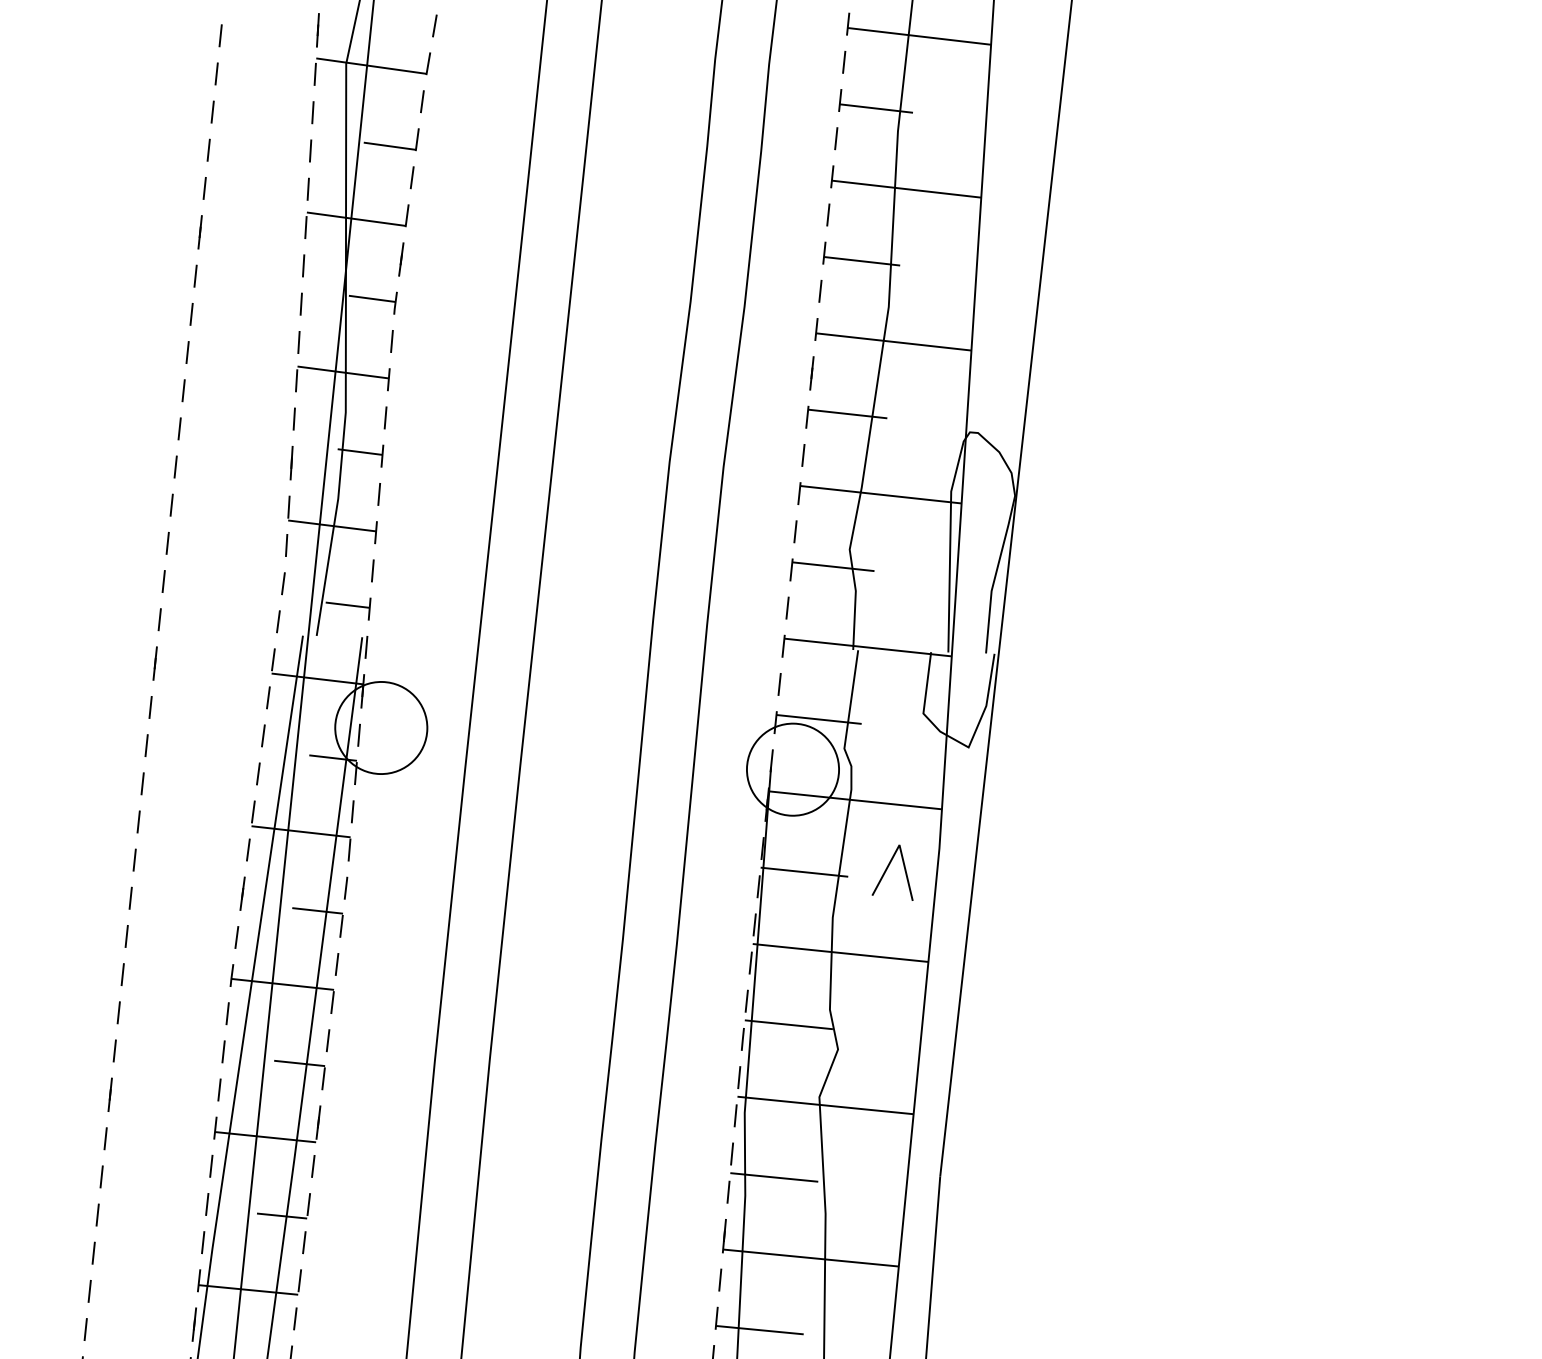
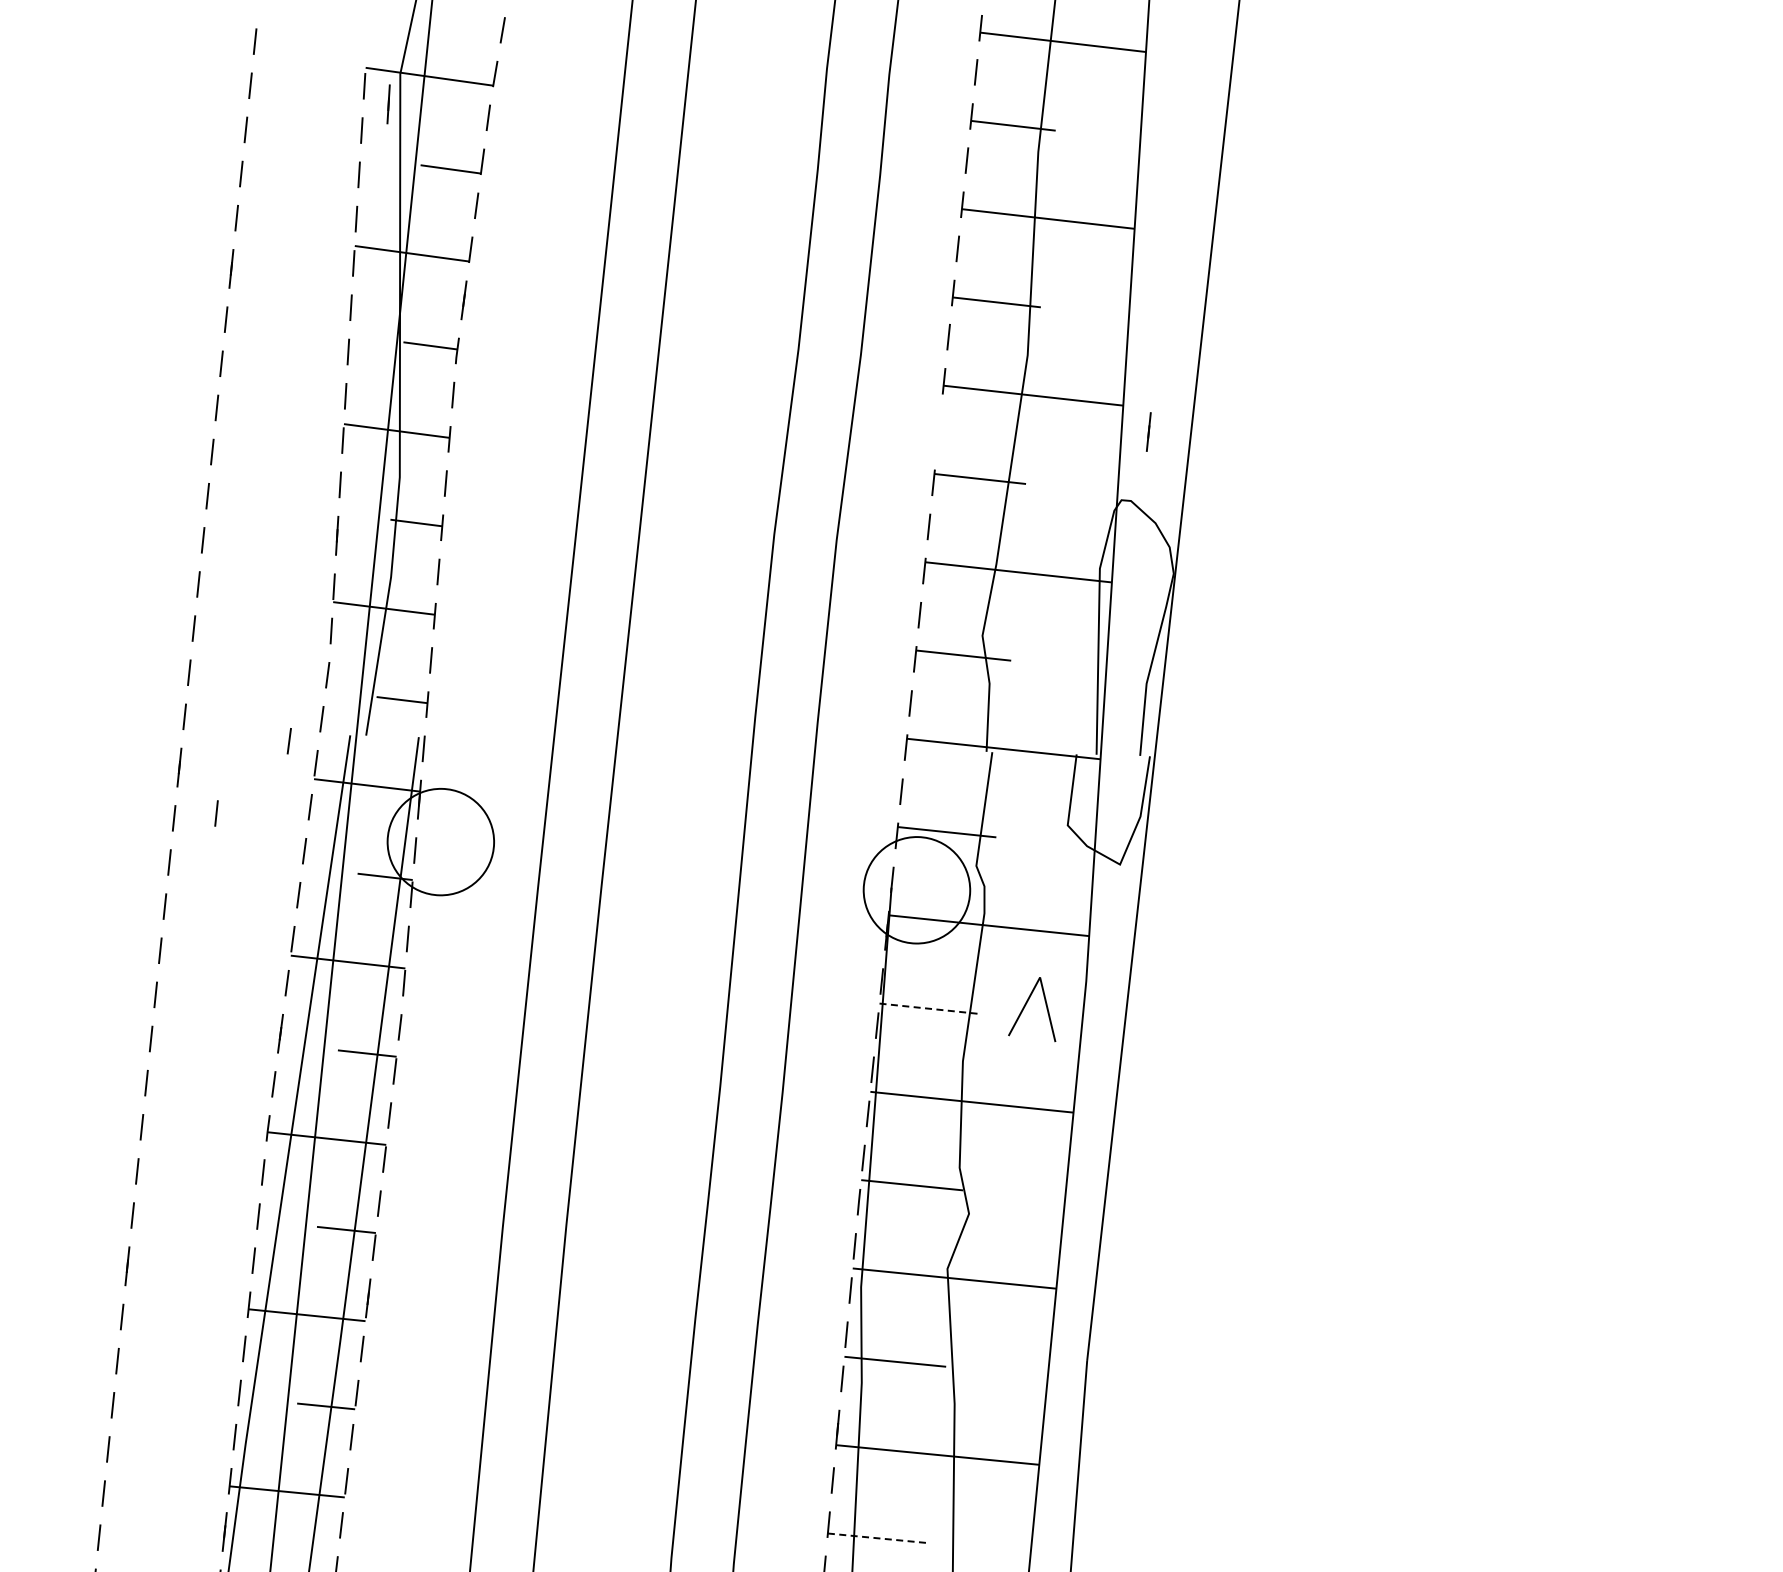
line: (317, 30) -> (388, 104), moved
line: (811, 372) -> (1148, 431), moved
line: (249, 641) -> (288, 741), added
line: (187, 703) -> (216, 813), added
line: (804, 871) -> (930, 1008), solid -> dashed
line: (759, 1330) -> (878, 1538), solid -> dashed

